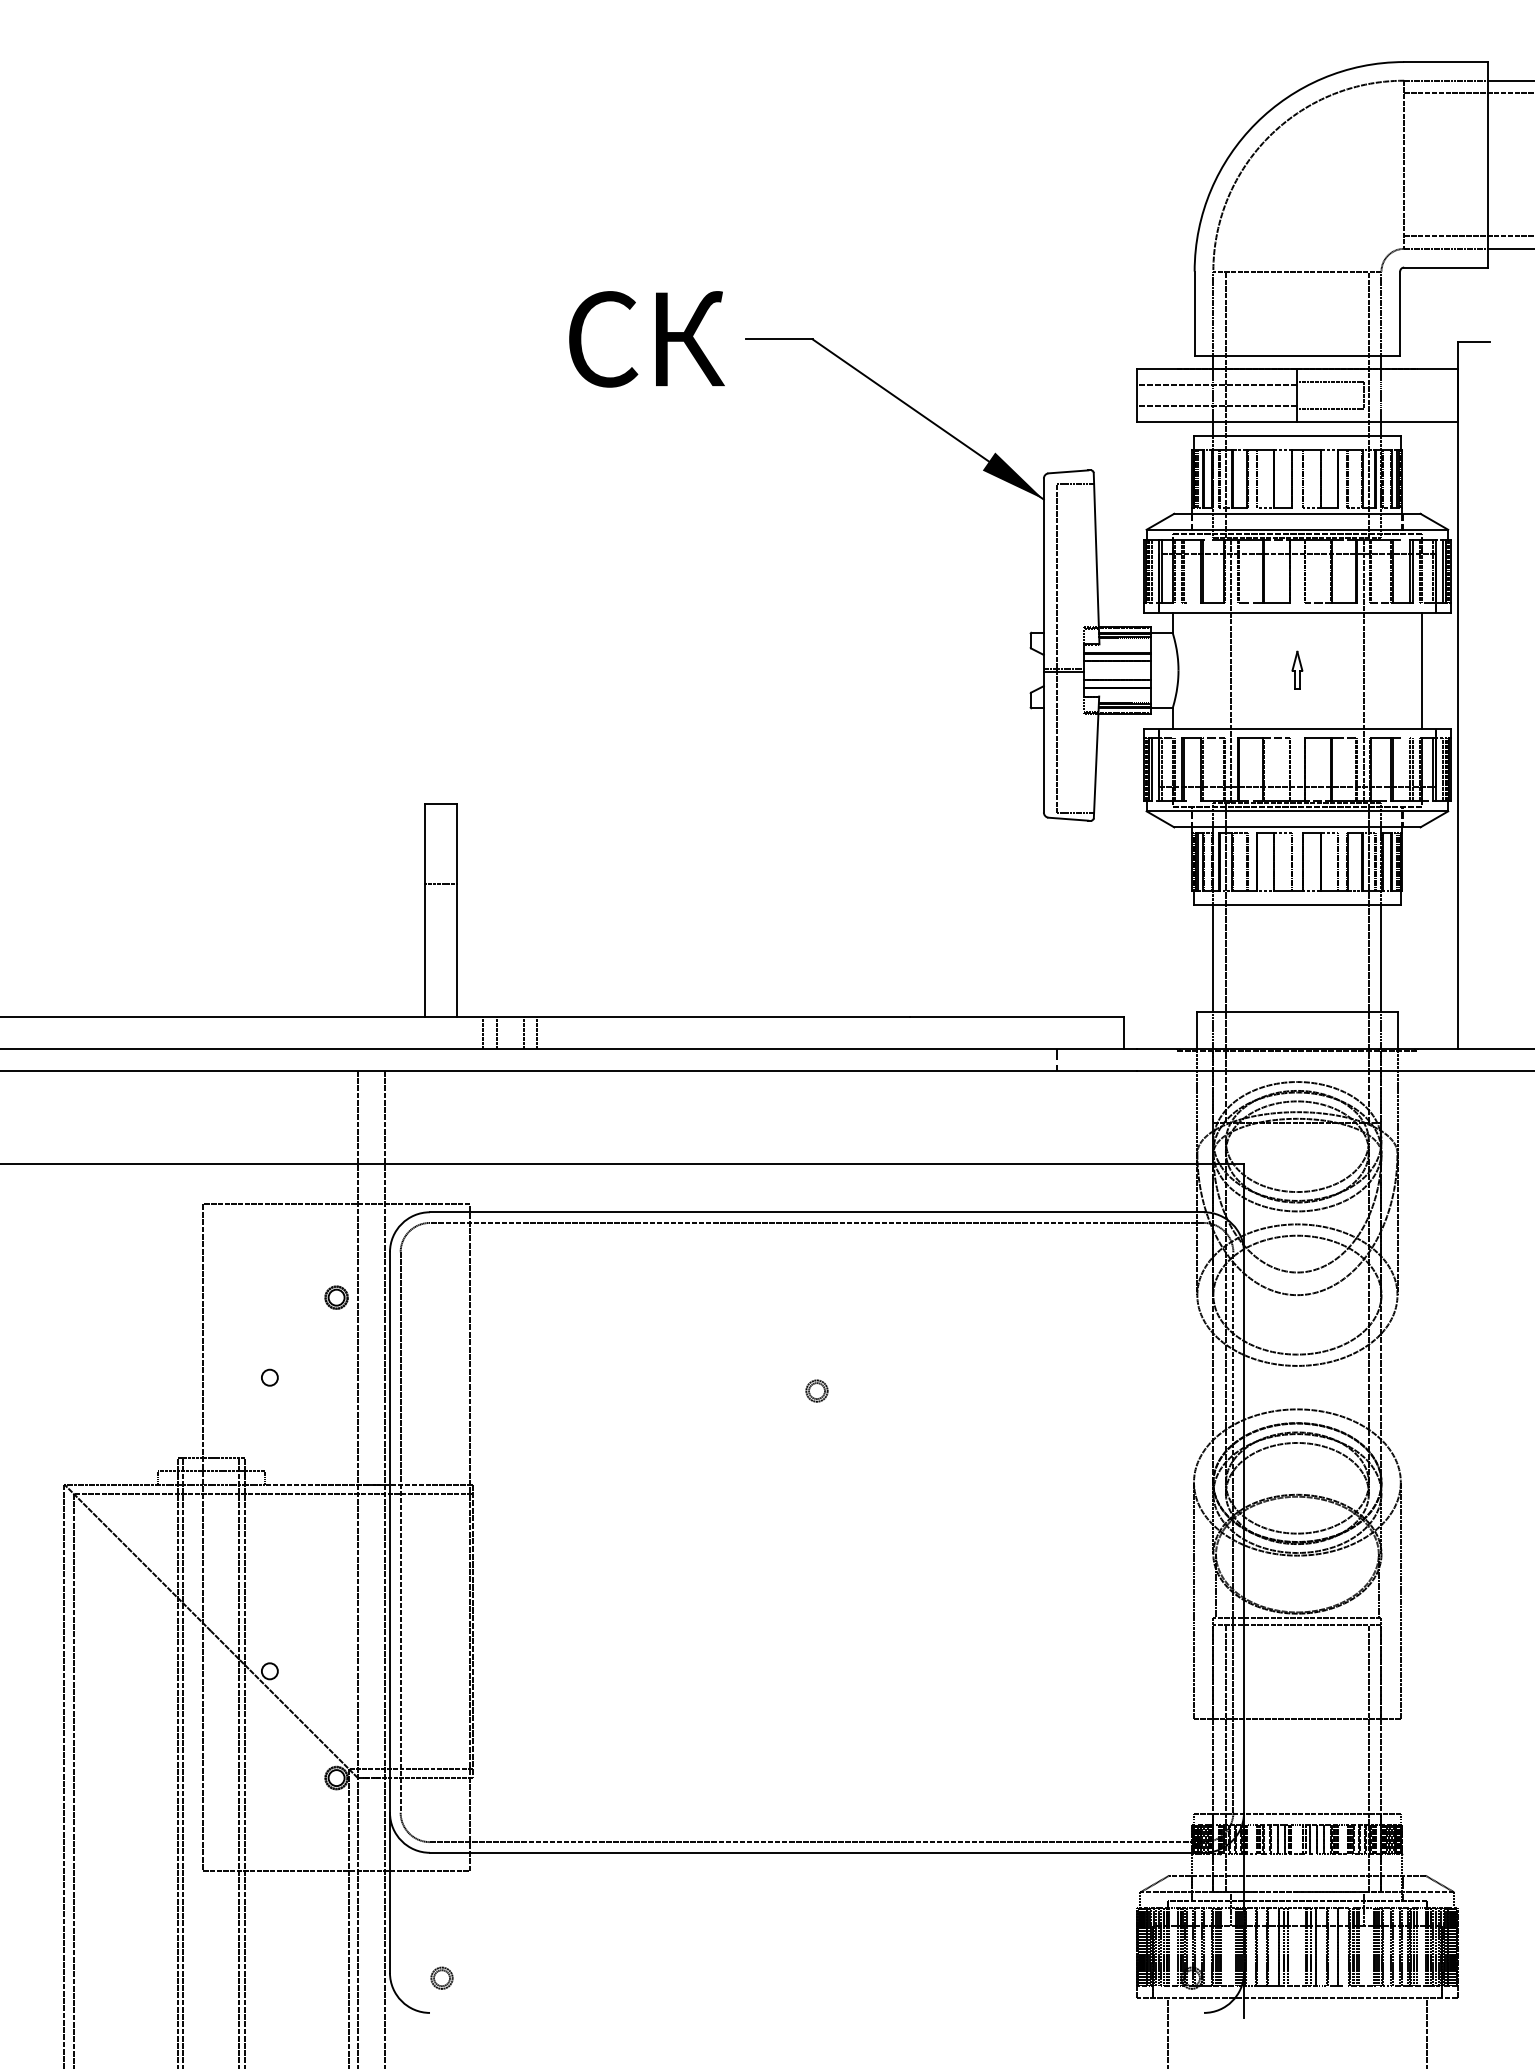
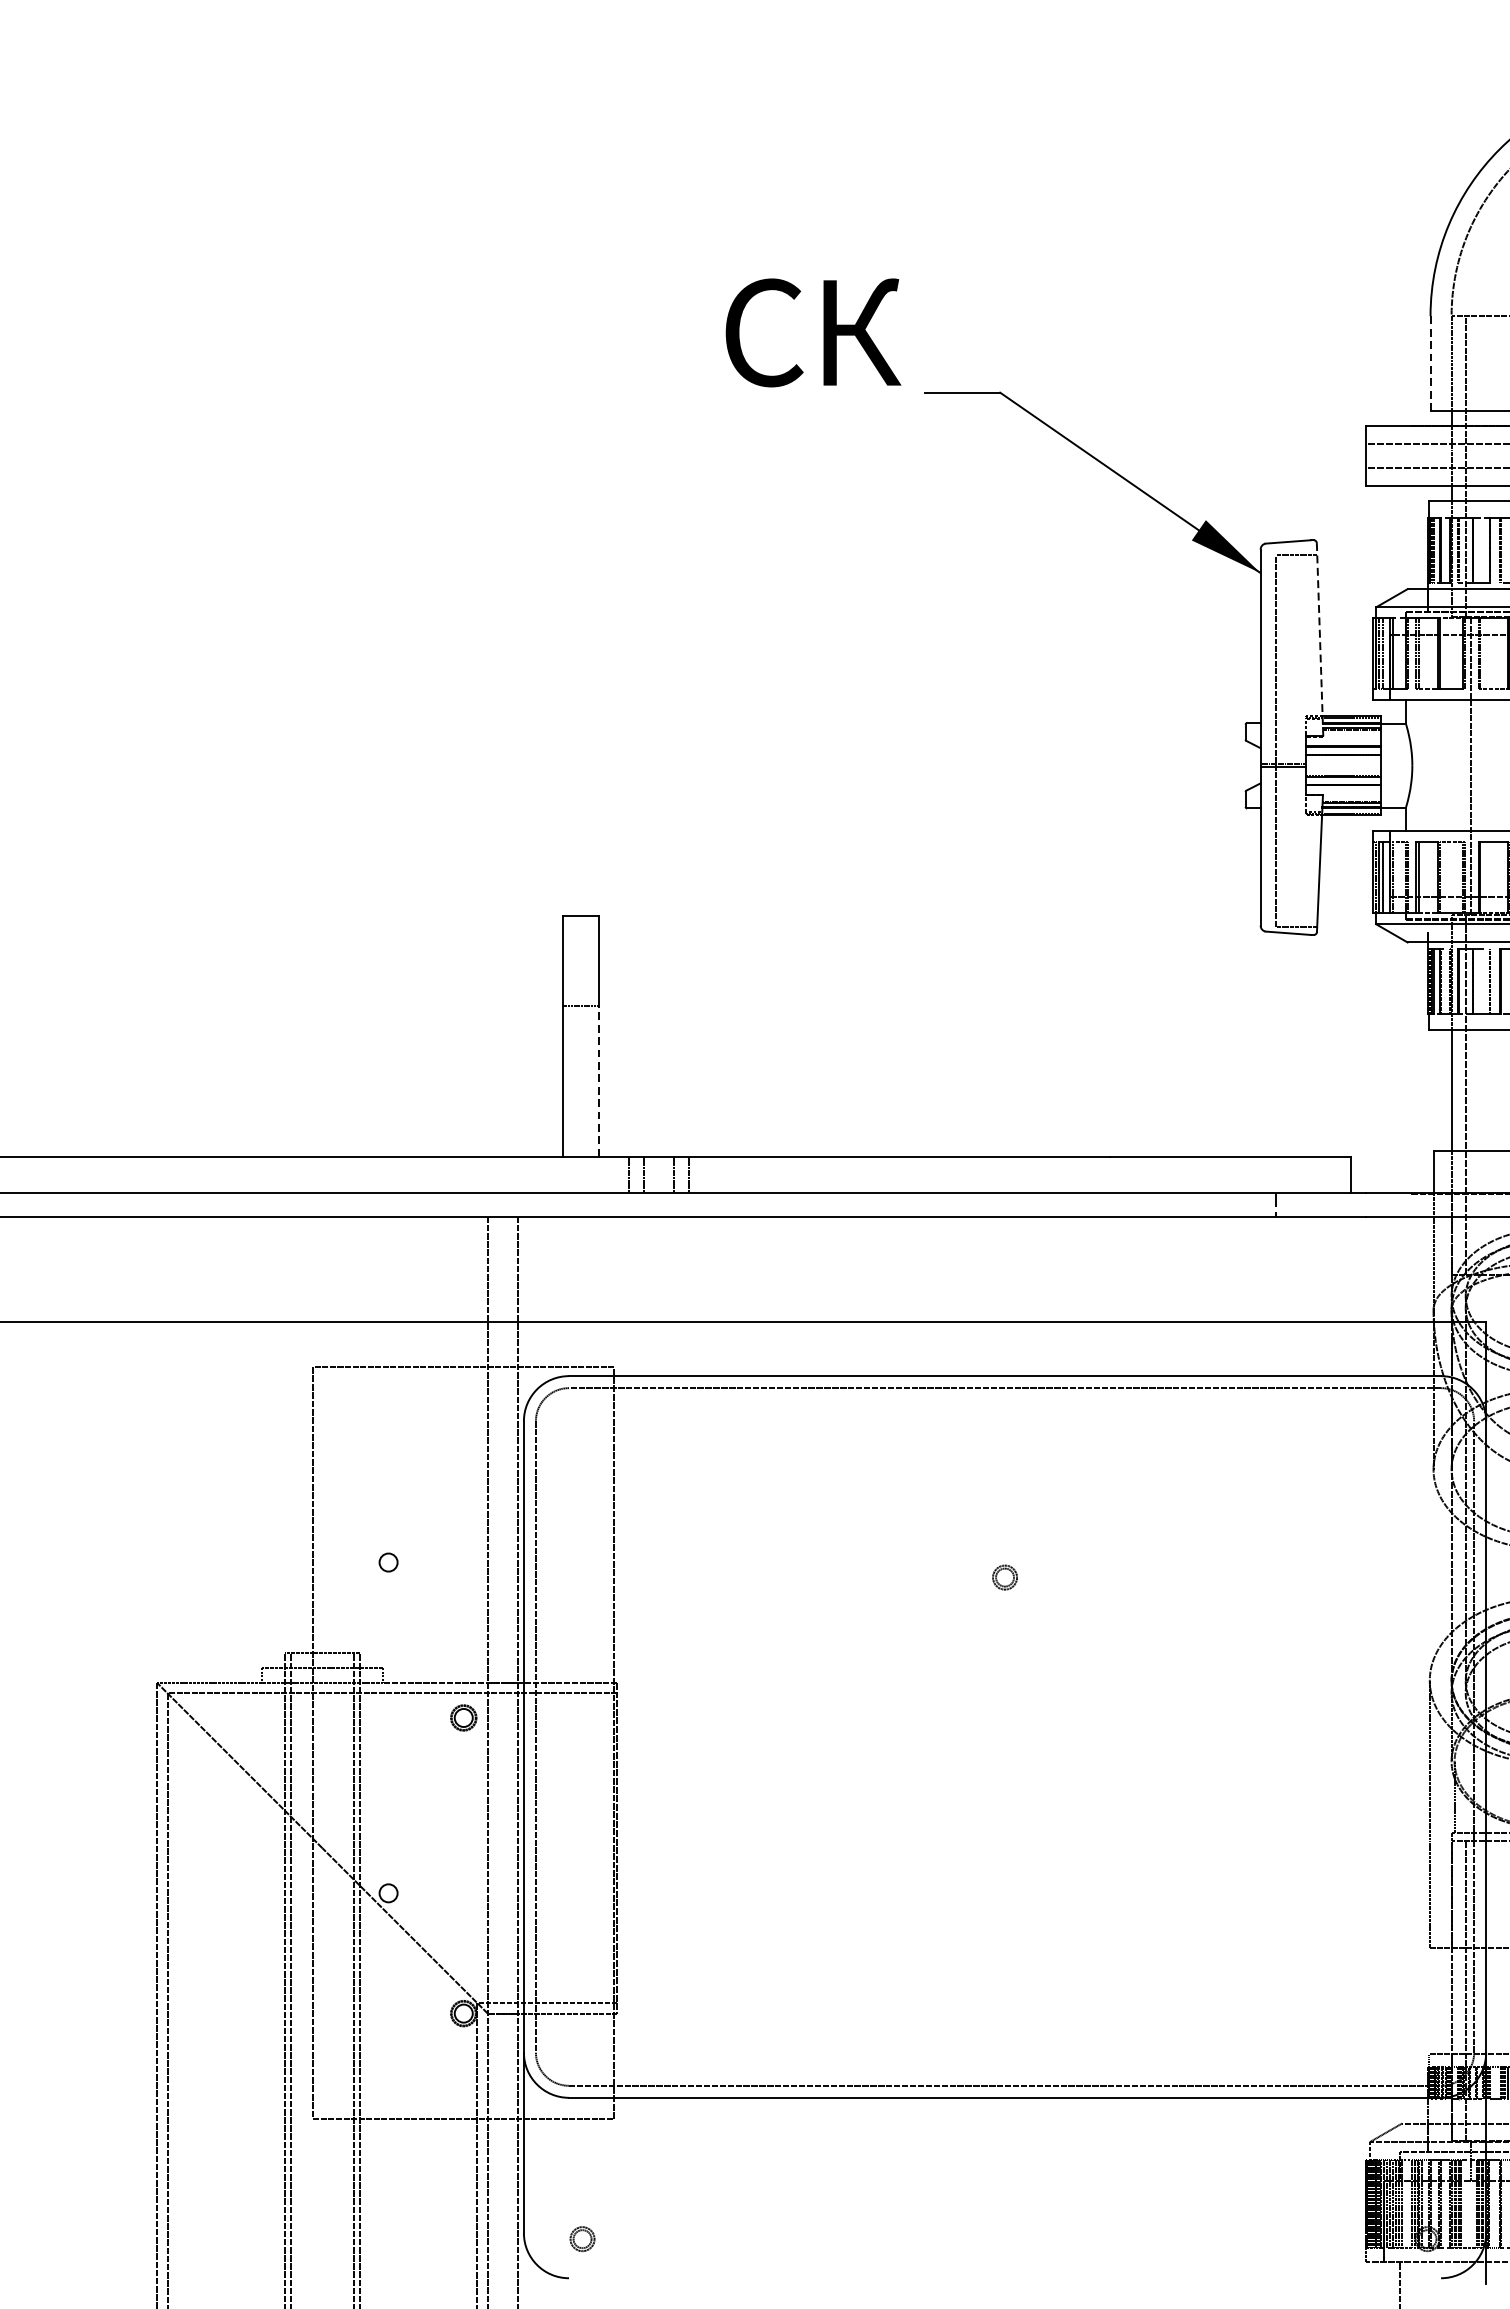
line: (1194, 313) -> (1430, 363), solid -> dashed
text: (646, 339) -> (812, 333), moved
line: (1096, 558) -> (1319, 639), solid -> dashed
line: (456, 950) -> (598, 1081), solid -> dashed
part: (336, 1297) -> (463, 1717), moved

